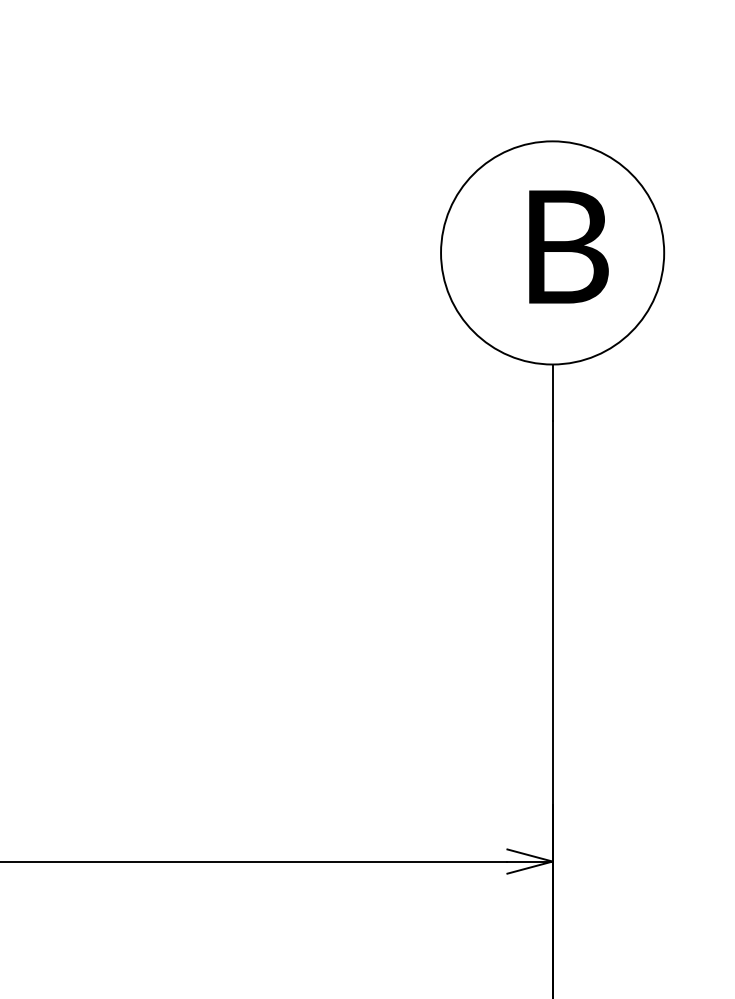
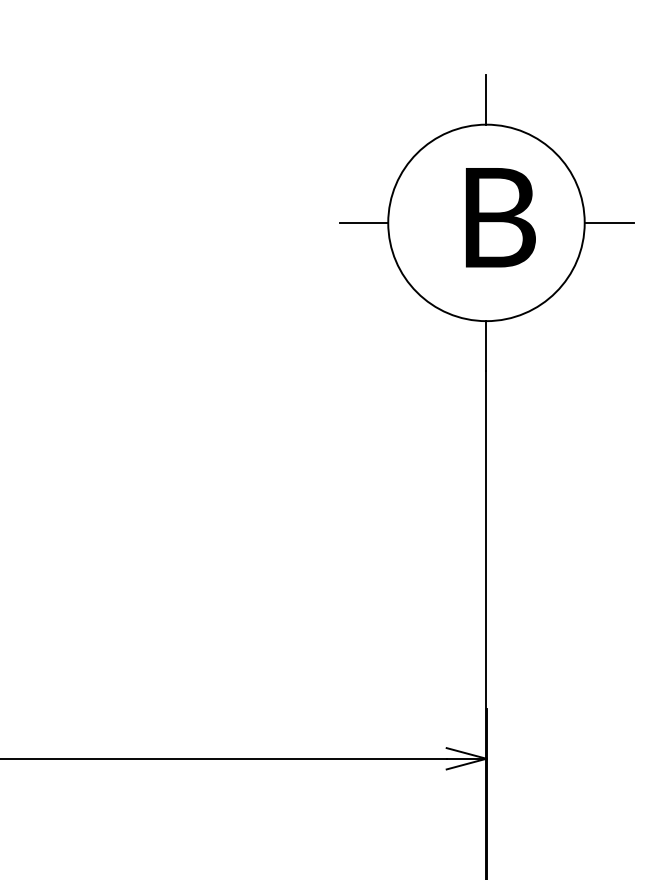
line: (552, 112) -> (486, 99), added
line: (412, 252) -> (363, 222), added
line: (692, 252) -> (609, 222), added

